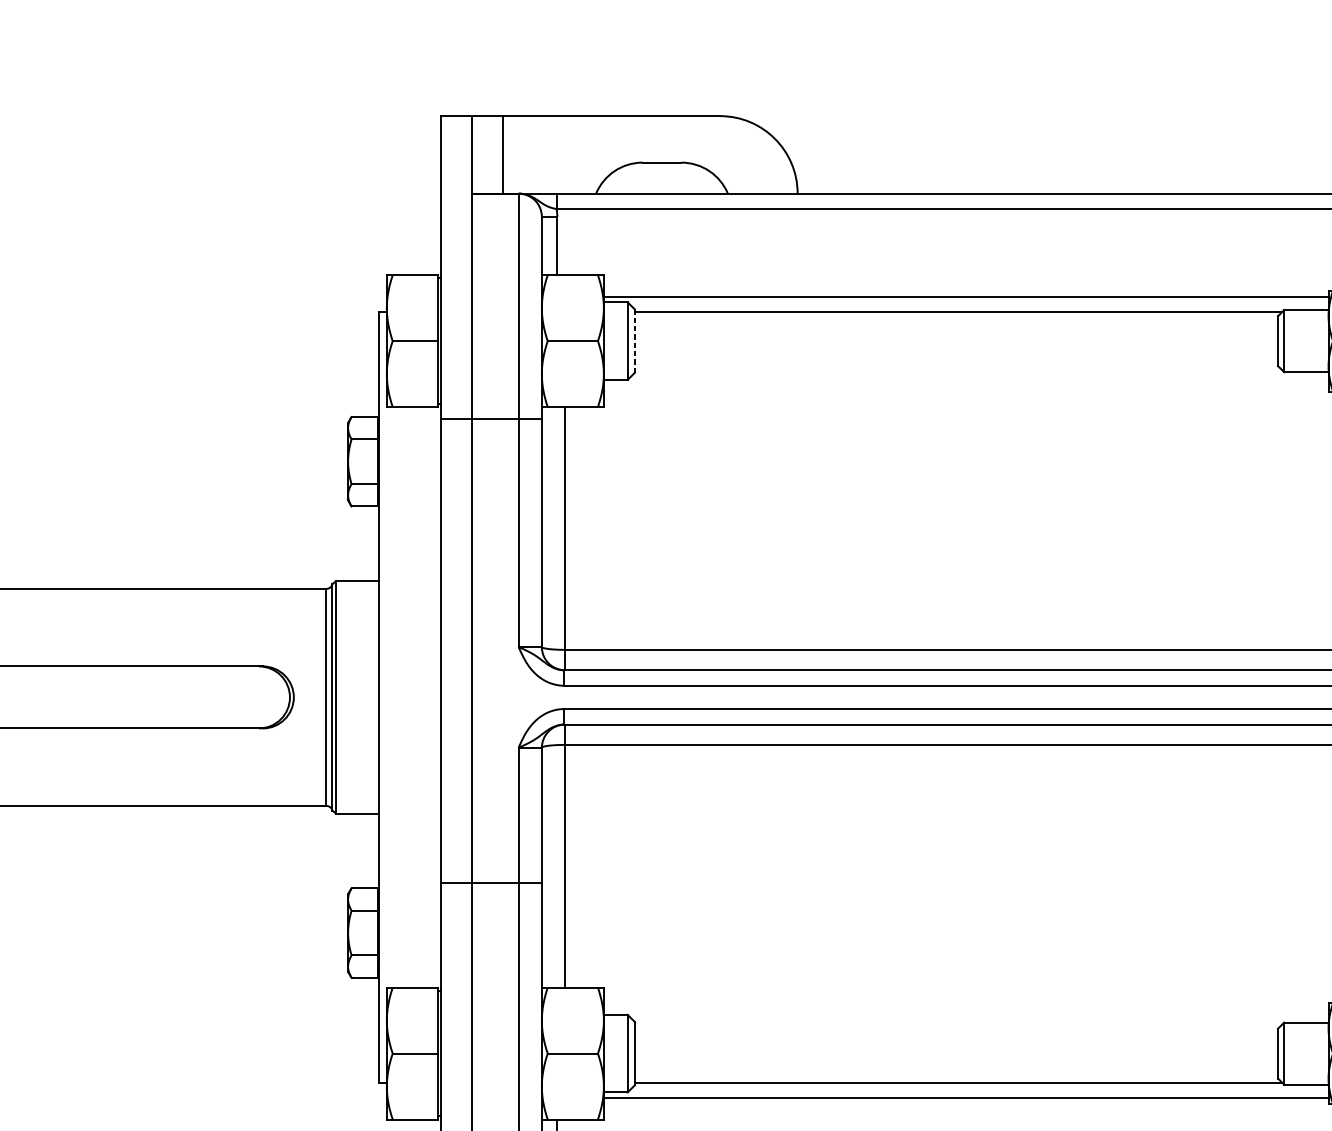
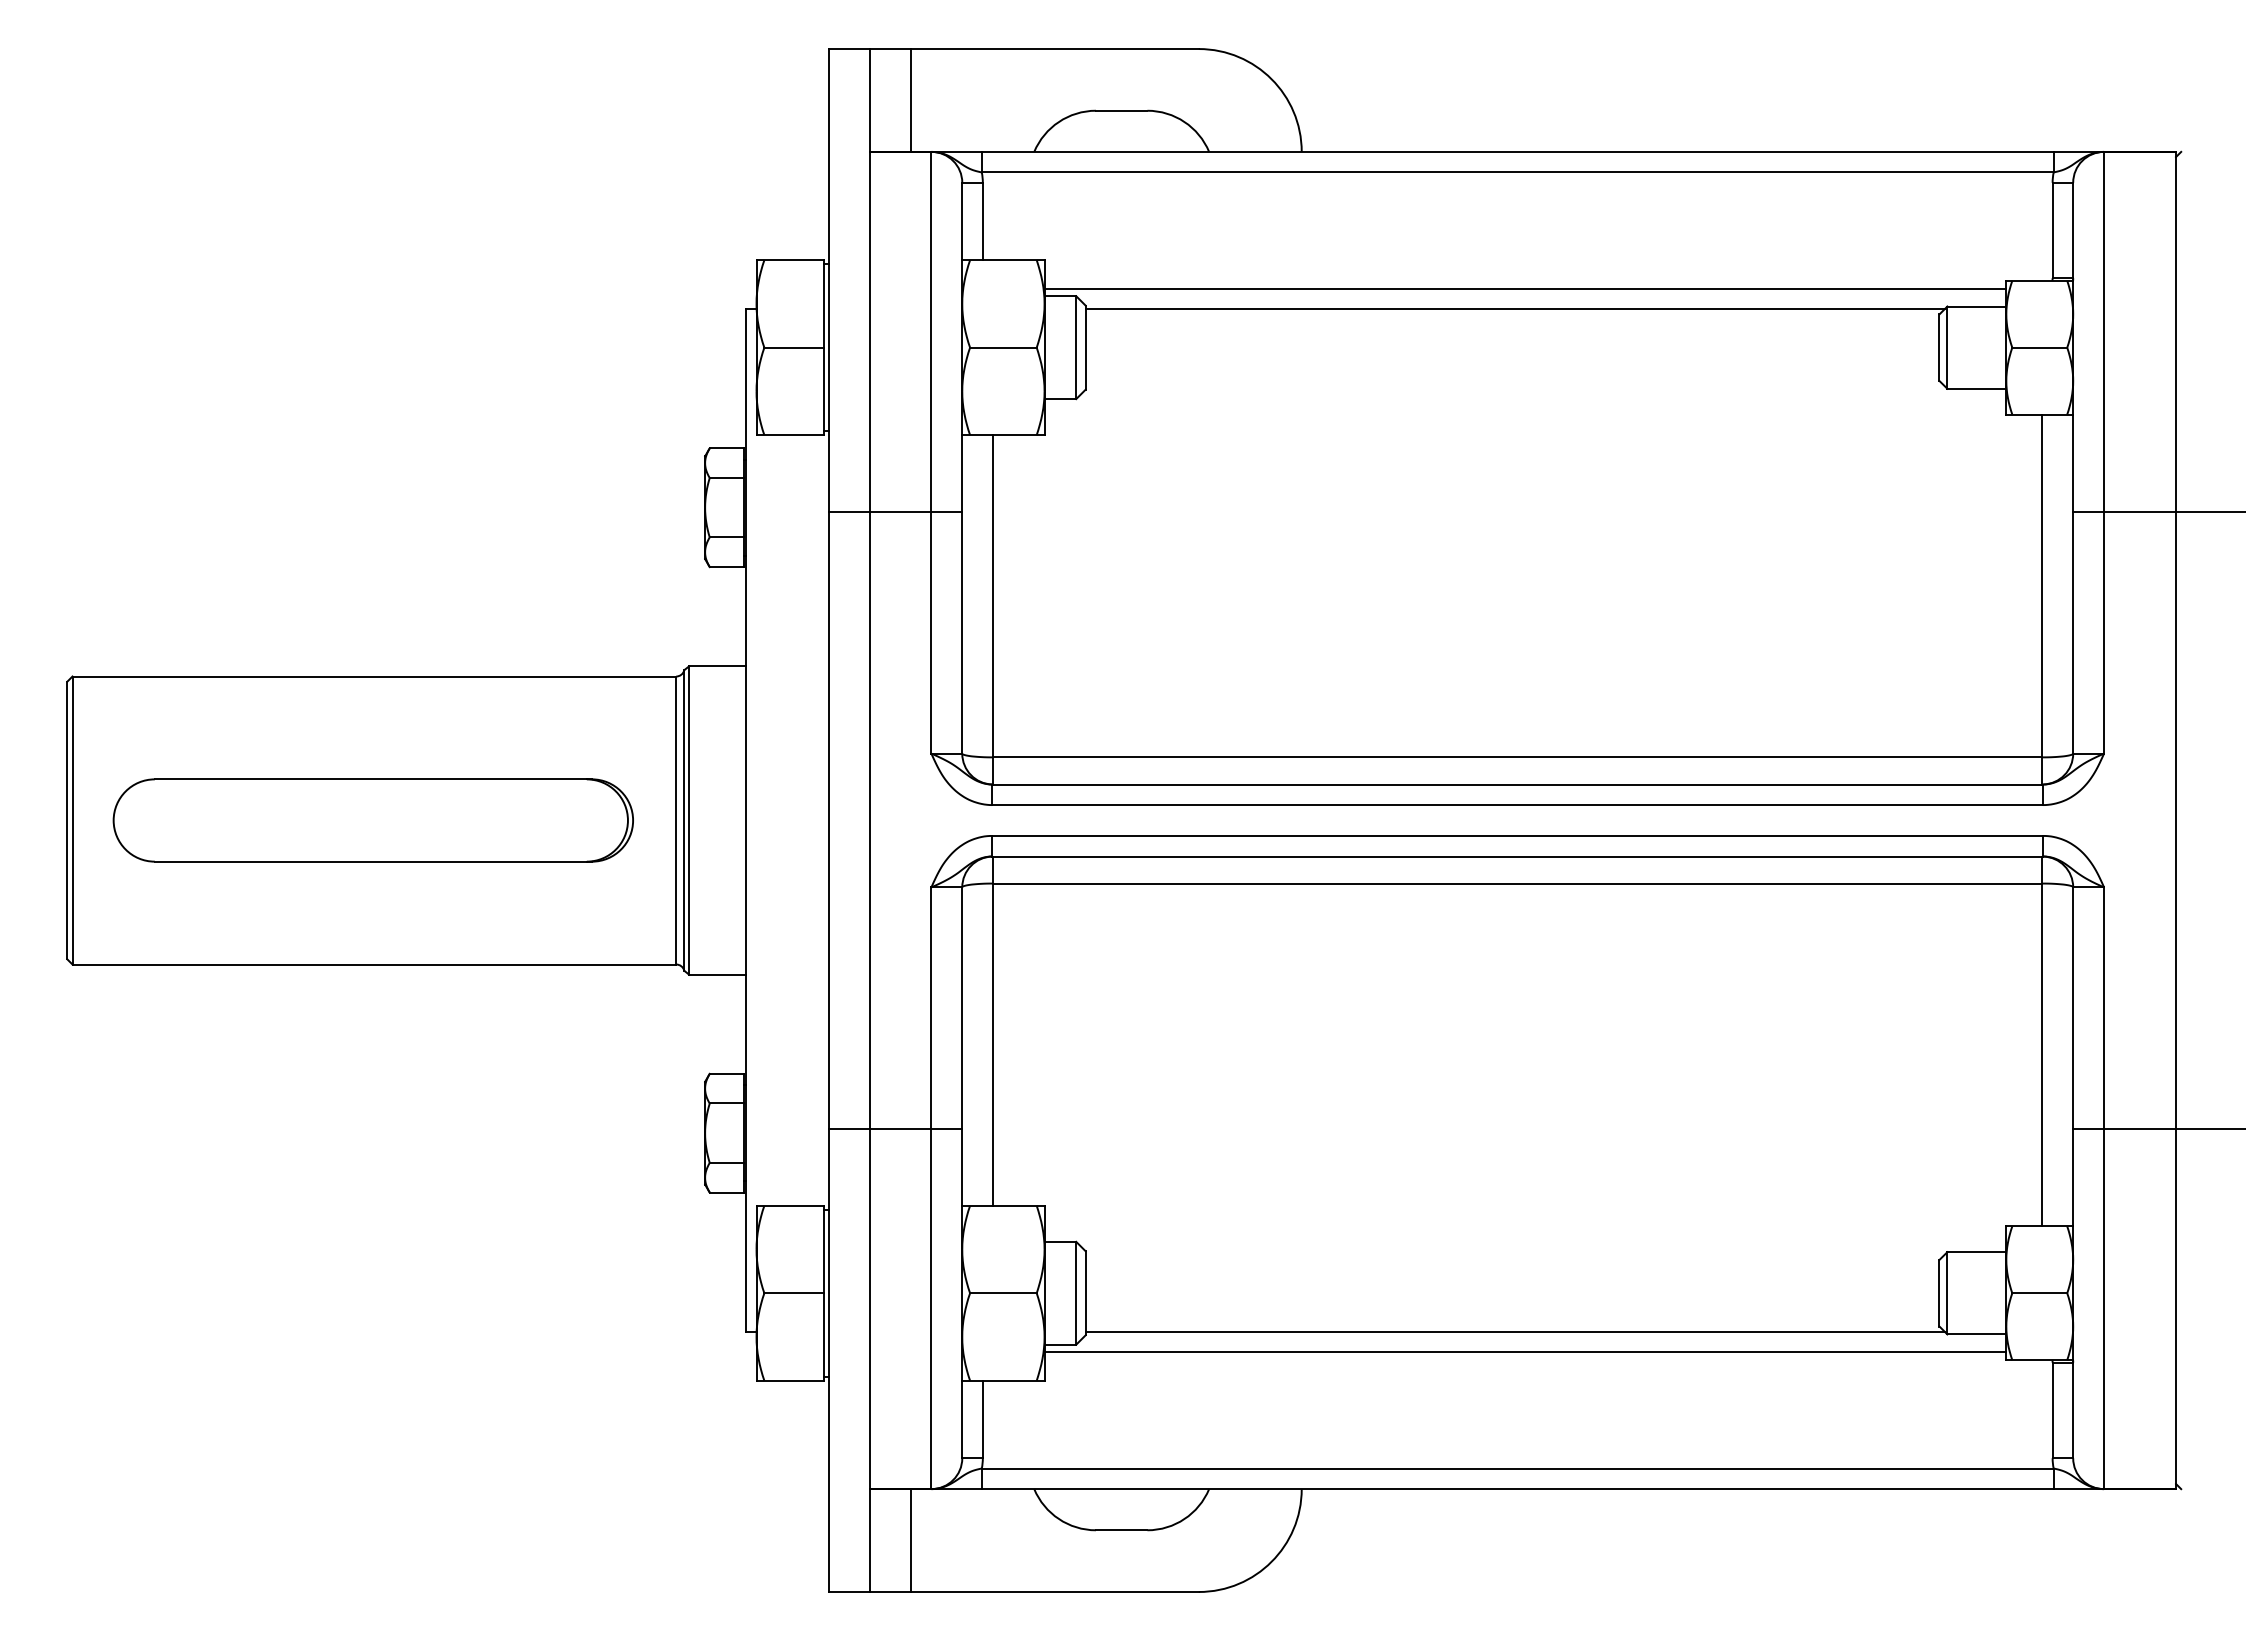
line: (634, 341) -> (1085, 347), dashed -> solid
line: (491, 418) -> (895, 511), moved
line: (491, 883) -> (895, 1129), moved

